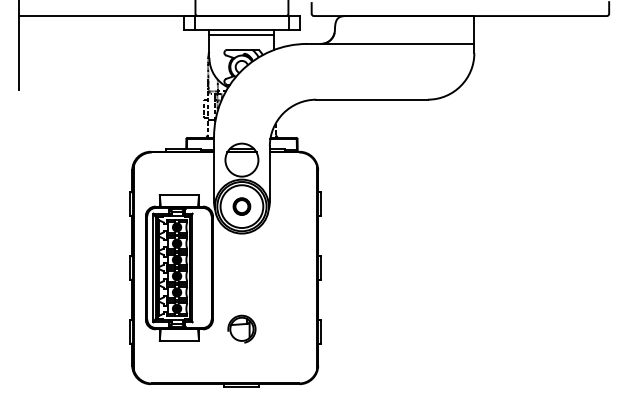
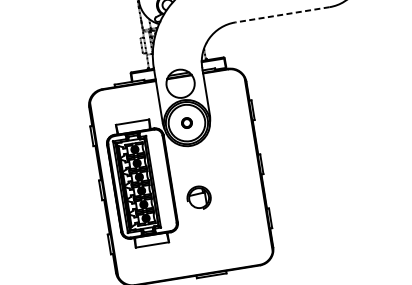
line: (372, 99) -> (282, 14), solid -> dashed
part: (241, 206) -> (186, 123), size x0.7
part: (241, 328) -> (198, 197), moved

